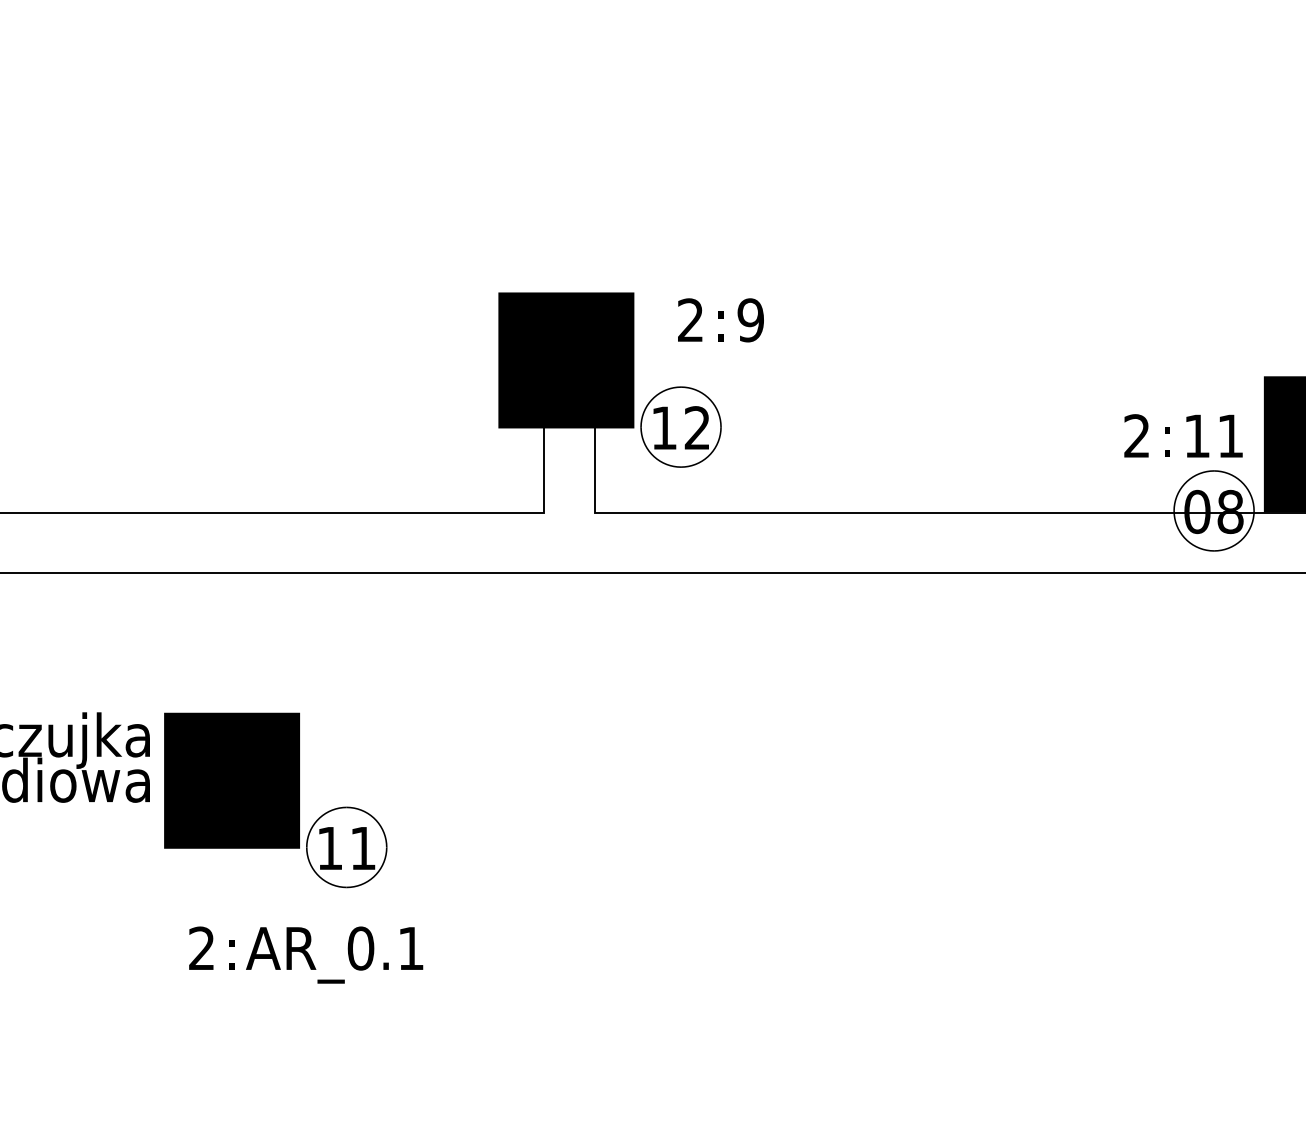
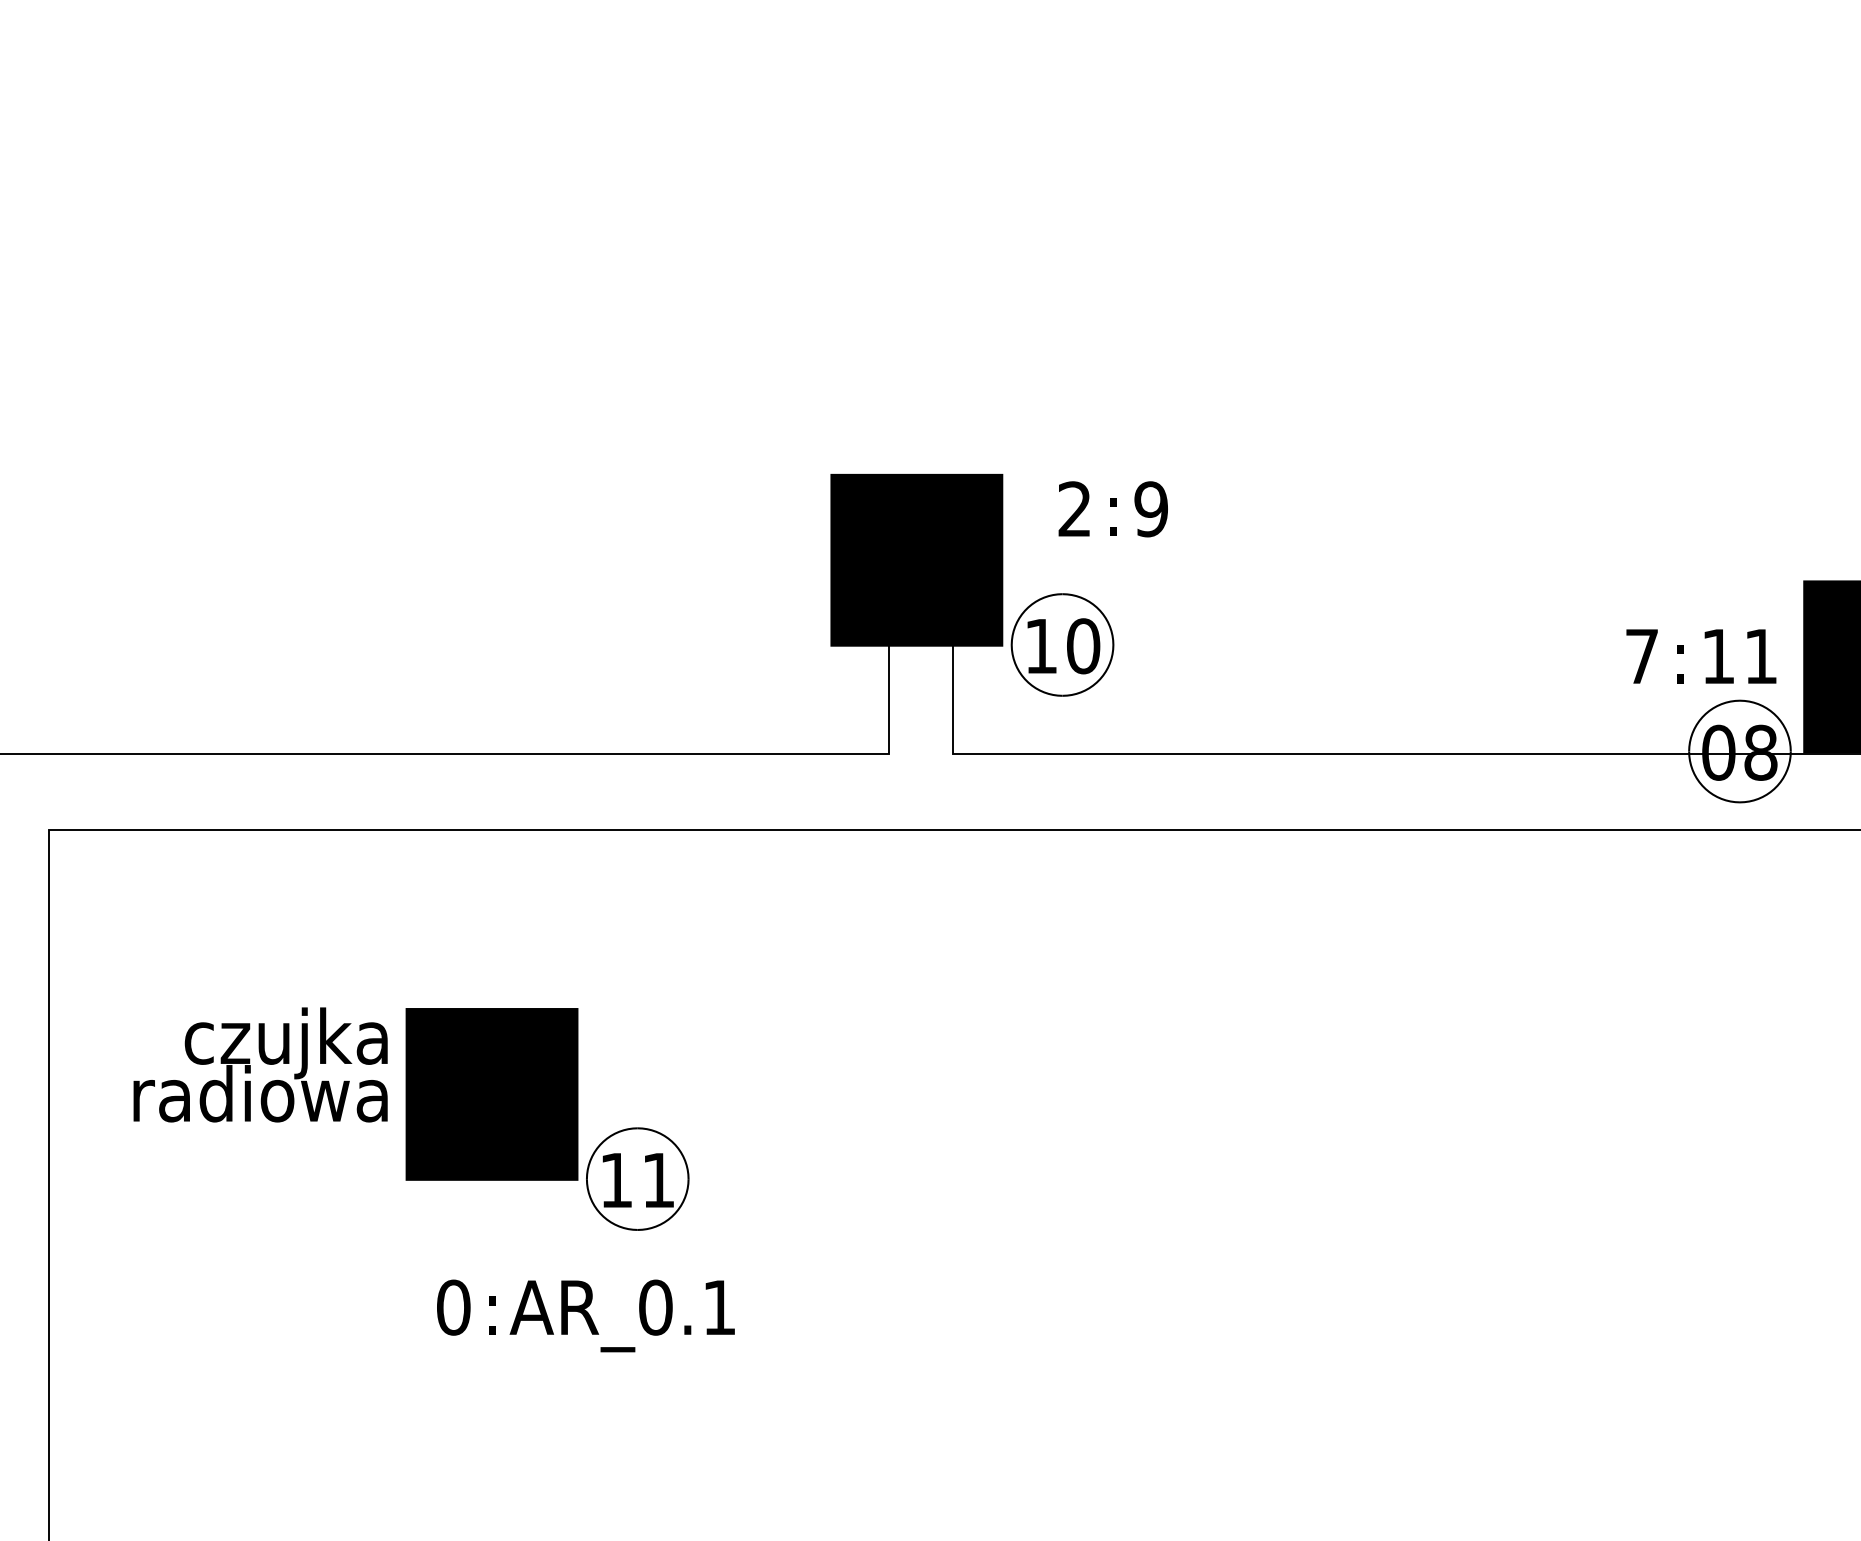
text: (697, 428) -> (1083, 646), 12 -> 10
text: (1136, 435) -> (1641, 655), 2 -> 7
text: (201, 948) -> (453, 1307), 2 -> 0

